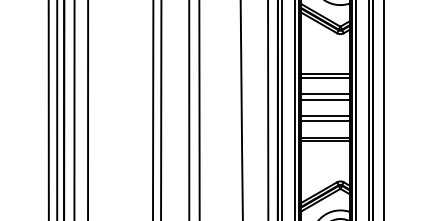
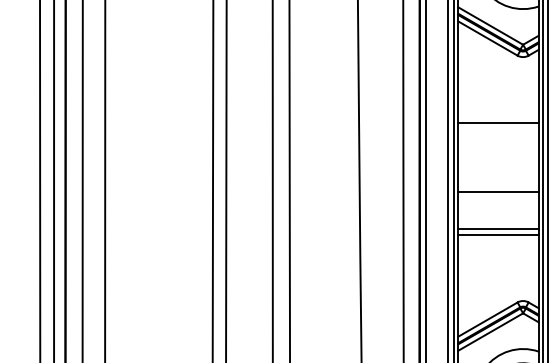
line: (325, 77) -> (498, 128), removed
line: (325, 94) -> (498, 157), removed
line: (325, 99) -> (498, 165), removed
line: (325, 121) -> (498, 201), removed

